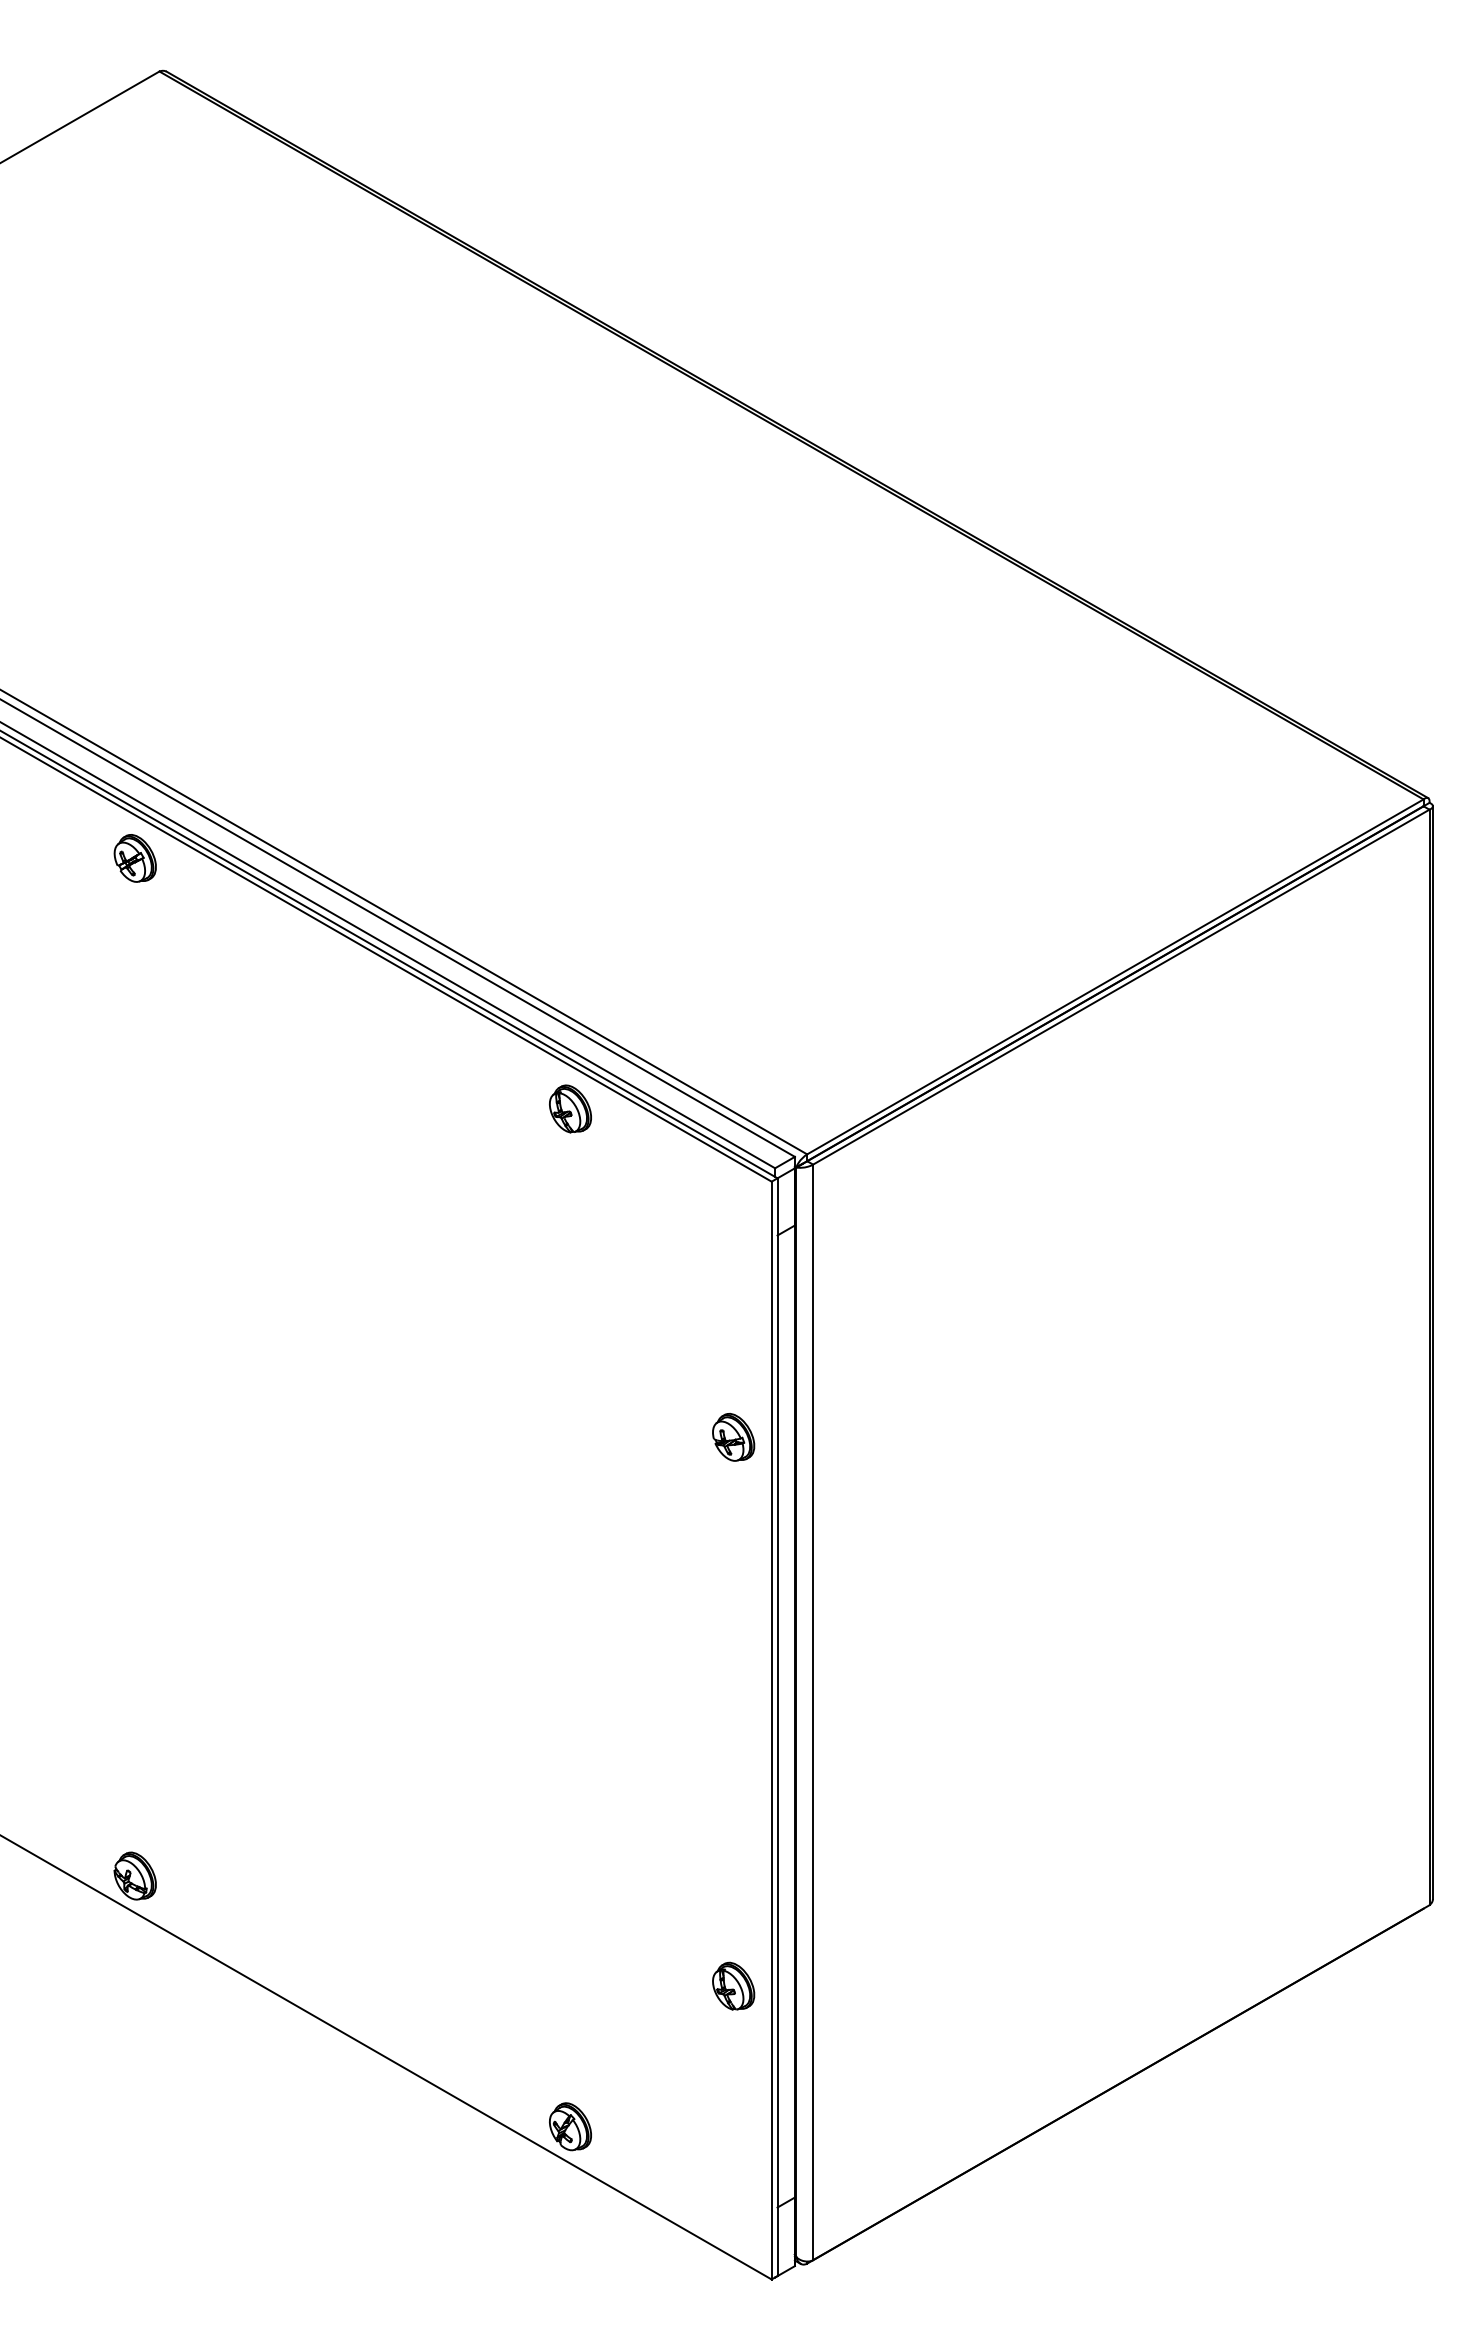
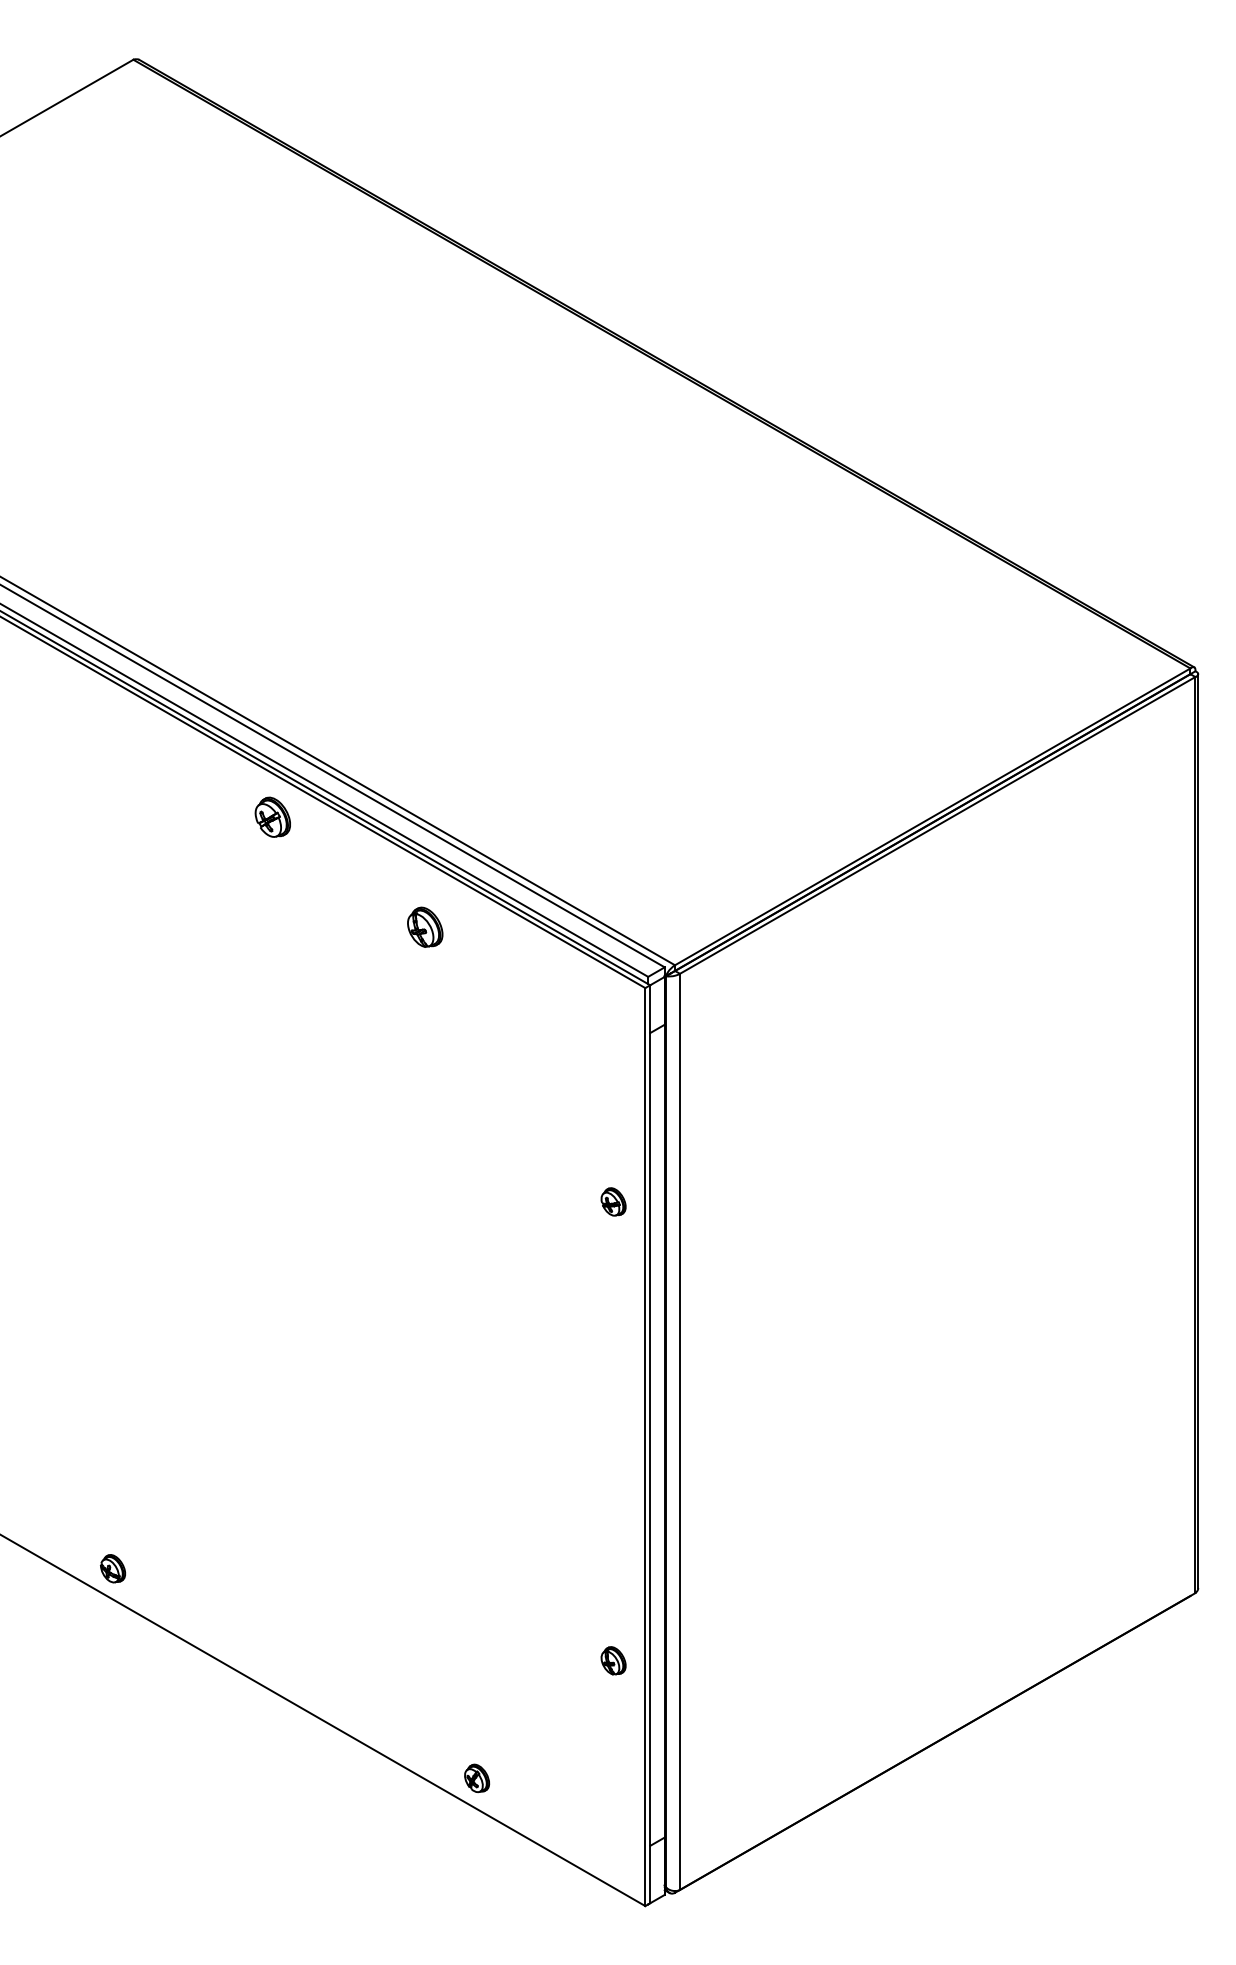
part: (134, 858) -> (272, 817), moved
part: (570, 1108) -> (425, 926), moved
part: (733, 1437) -> (613, 1202), size x0.7
part: (134, 1875) -> (112, 1568), size x0.7
part: (733, 1985) -> (613, 1660), size x0.7
part: (570, 2126) -> (477, 1778), size x0.7

